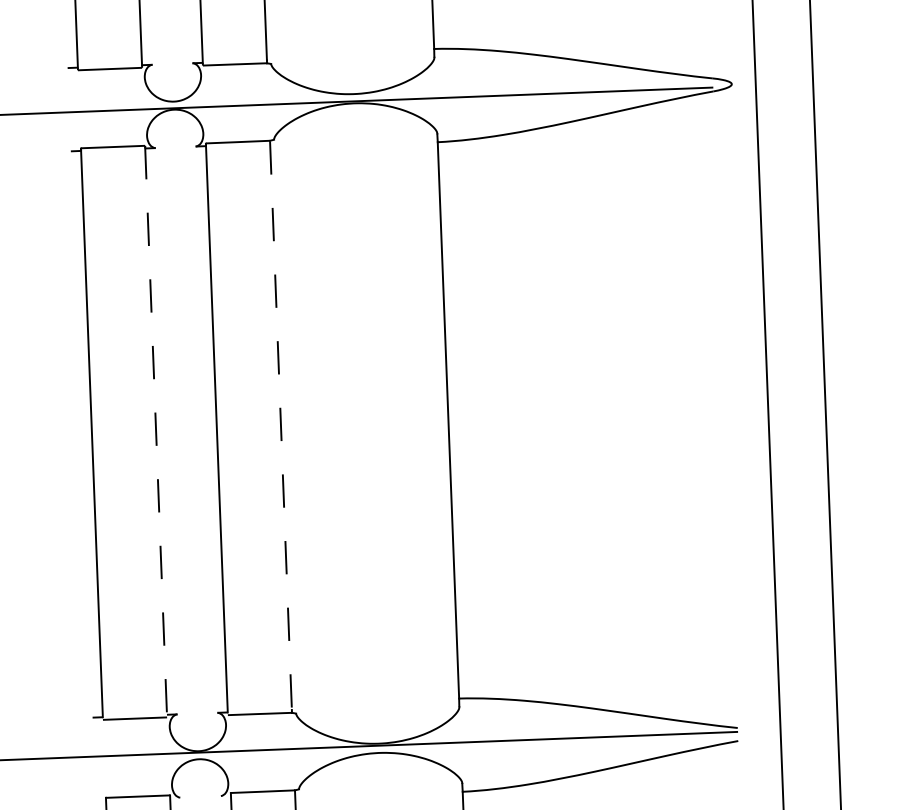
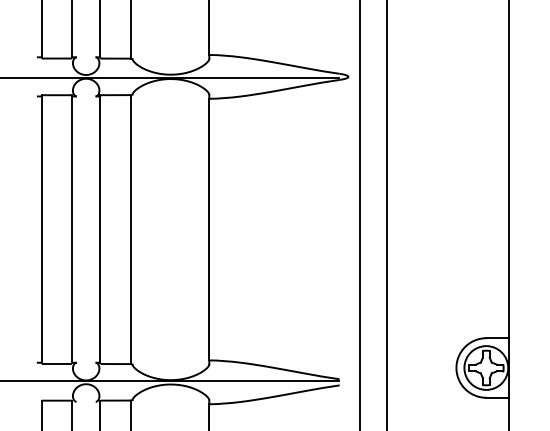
line: (280, 426) -> (130, 229), dashed -> solid
line: (155, 431) -> (71, 229), dashed -> solid

